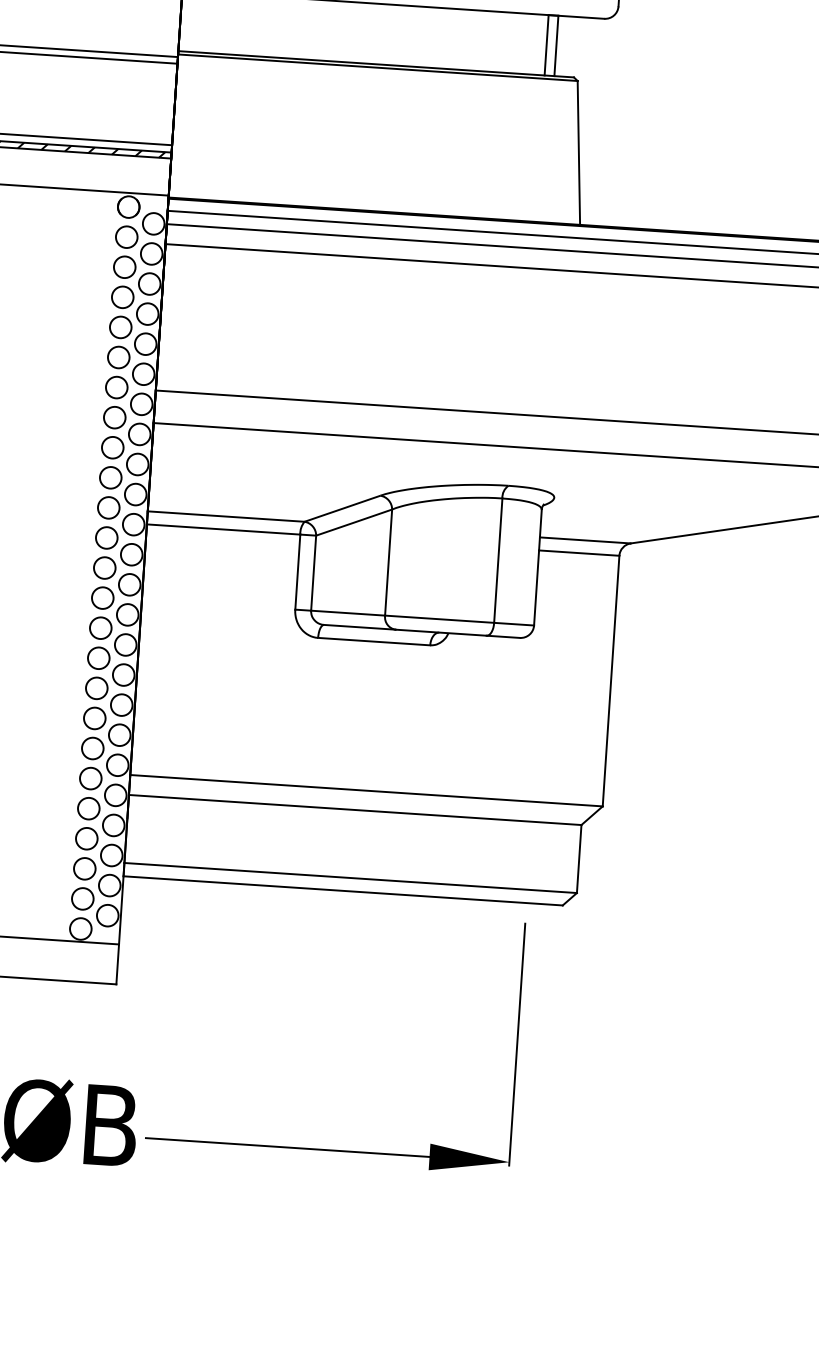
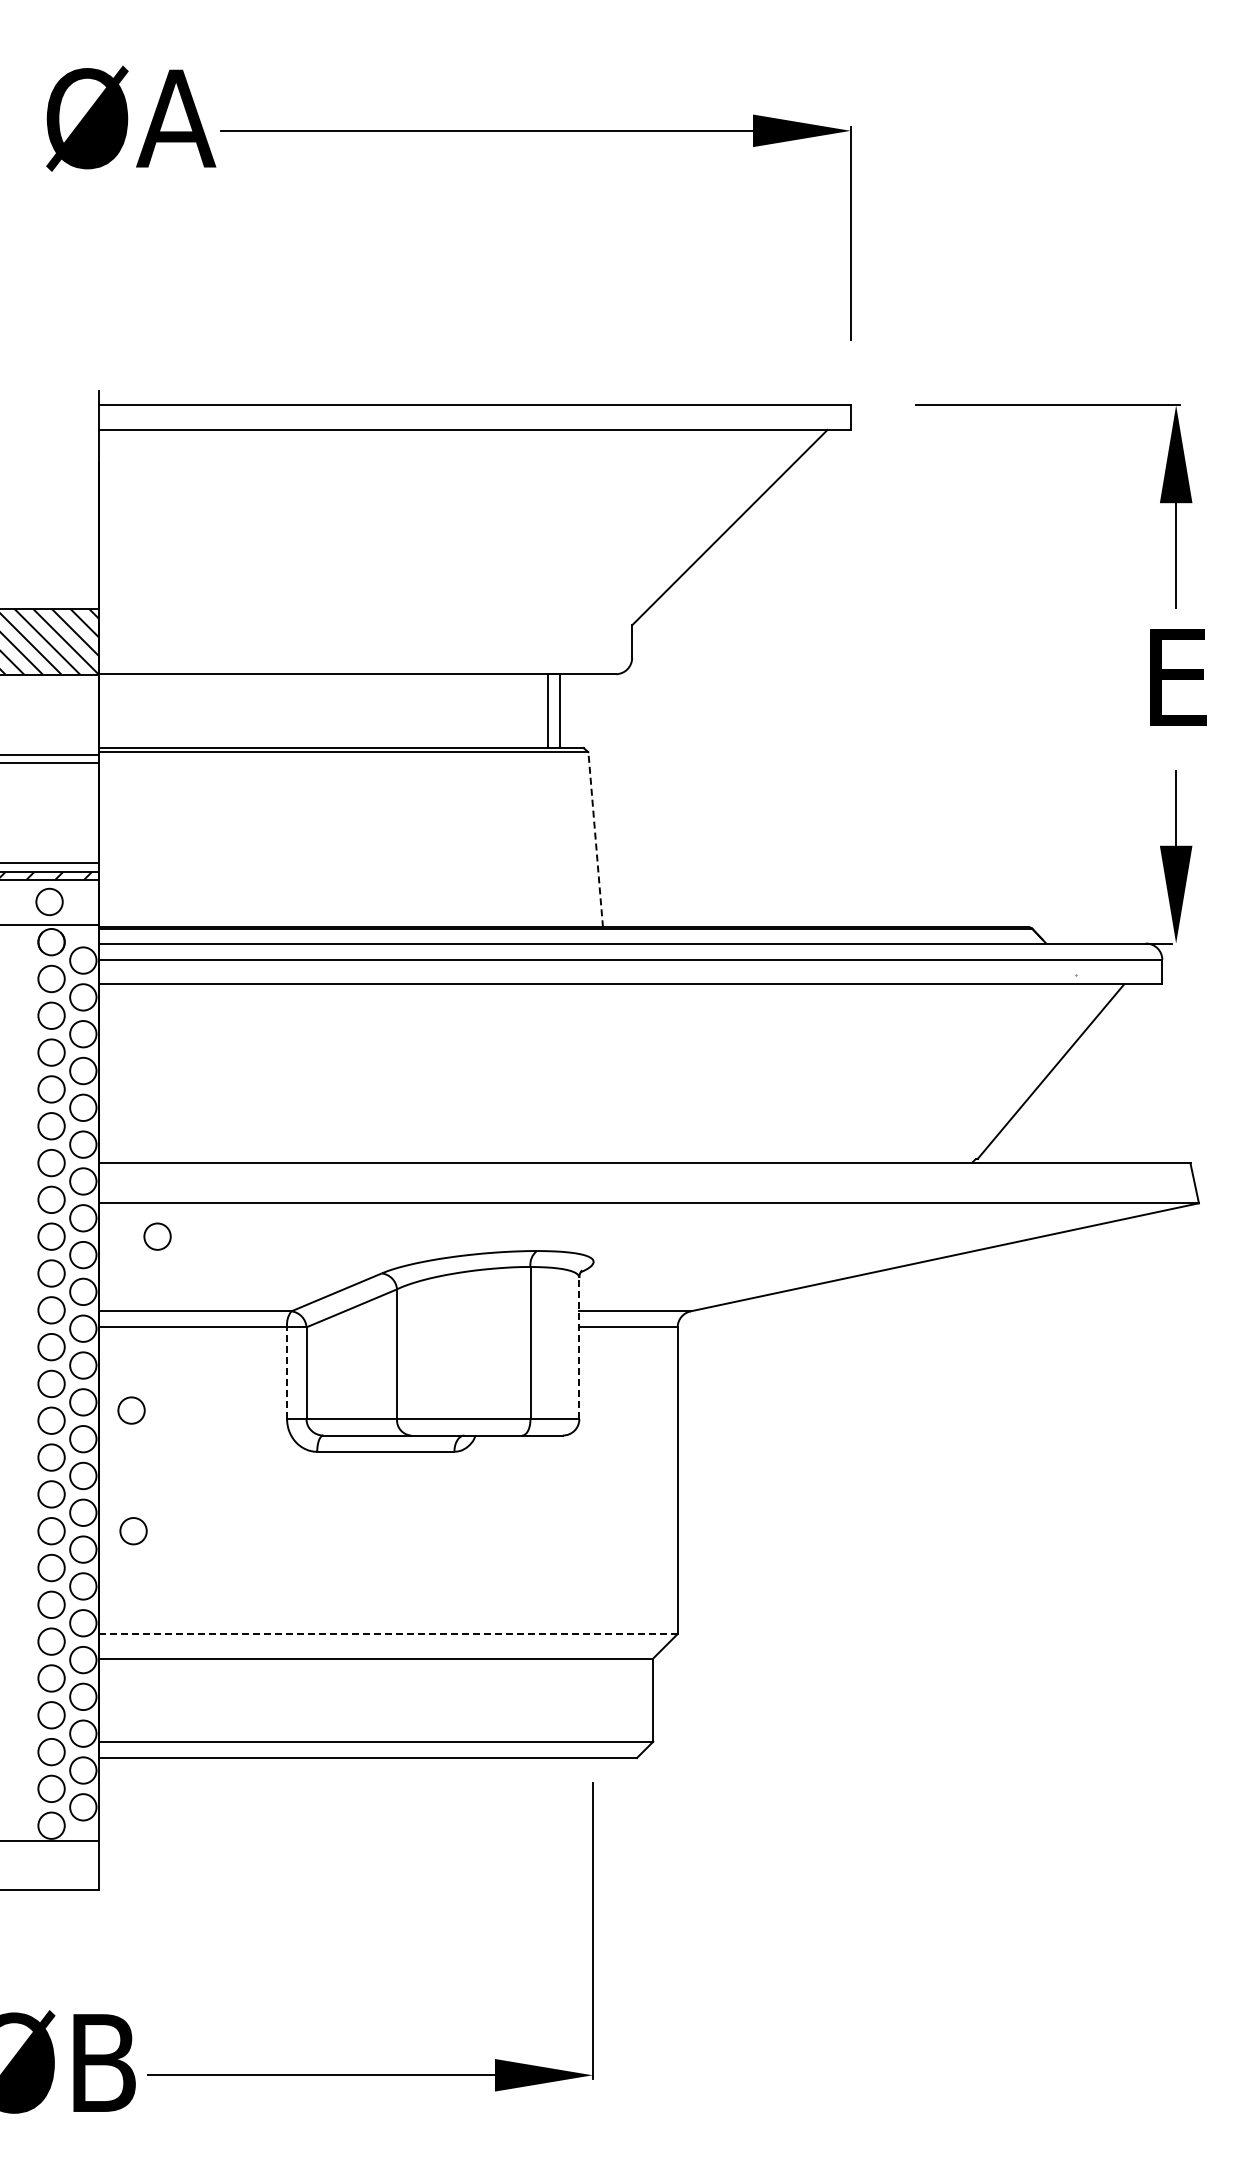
line: (578, 152) -> (595, 839), solid -> dashed
circle: (129, 173) -> (49, 901), added
circle: (199, 453) -> (157, 1236), added
line: (538, 567) -> (579, 1348), solid -> dashed
line: (298, 572) -> (287, 1373), solid -> dashed
circle: (168, 594) -> (131, 1410), added
circle: (163, 693) -> (133, 1531), added
line: (367, 791) -> (389, 1634), solid -> dashed

